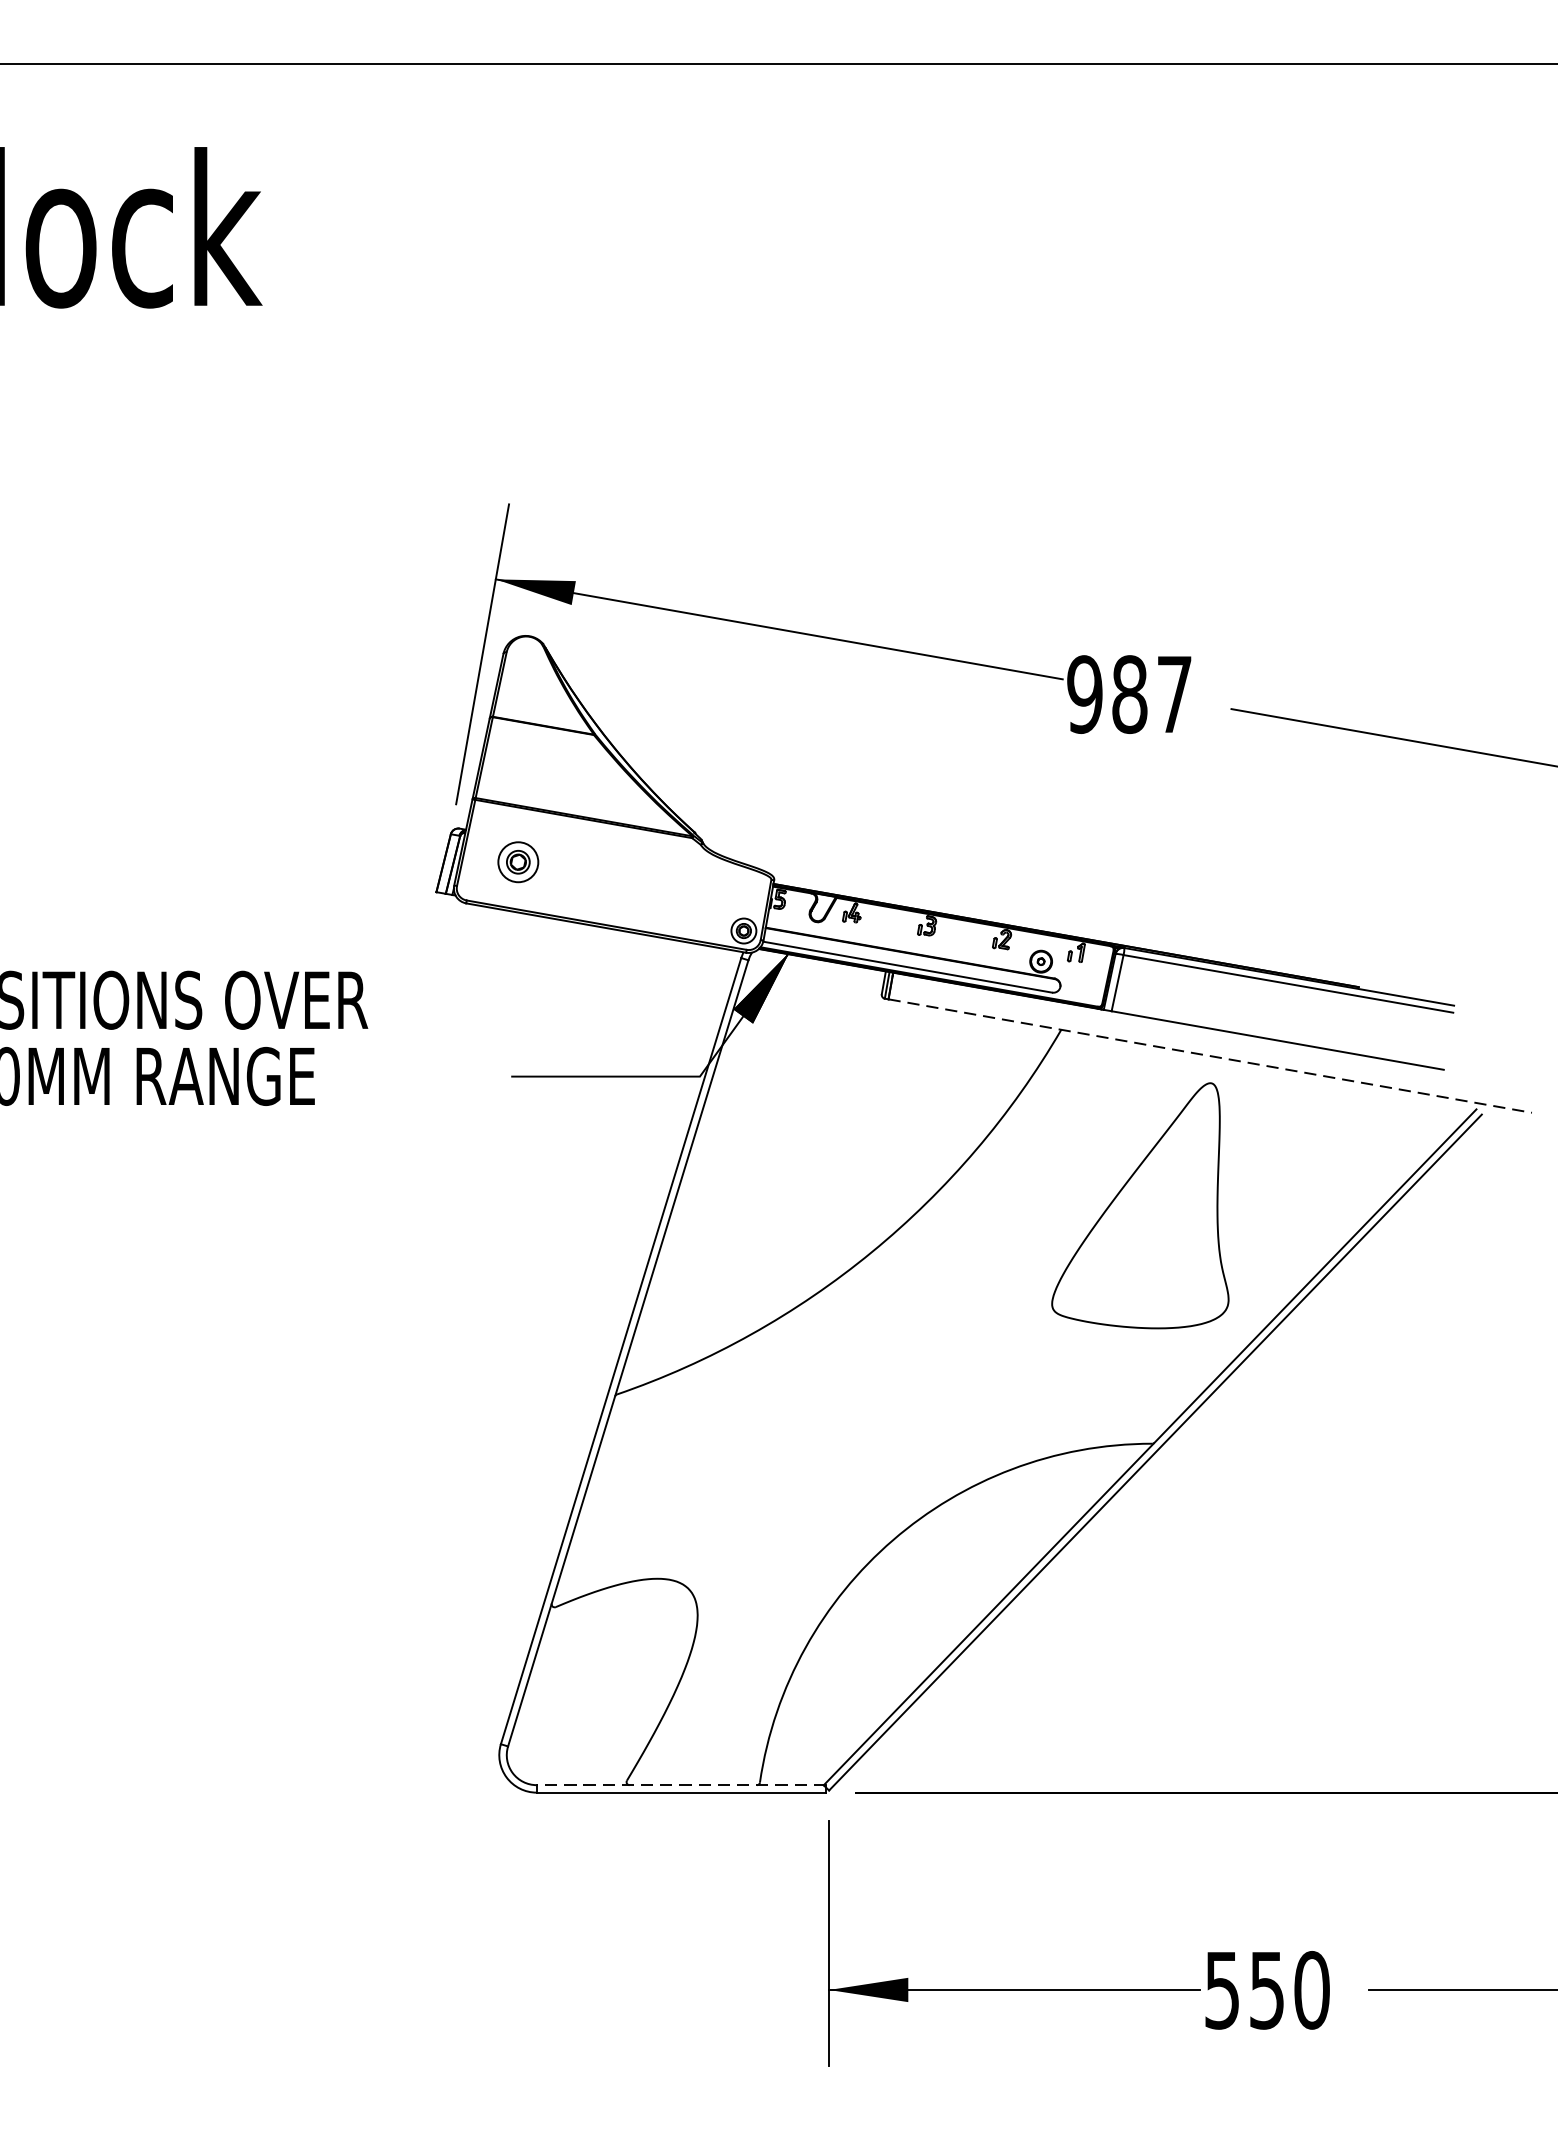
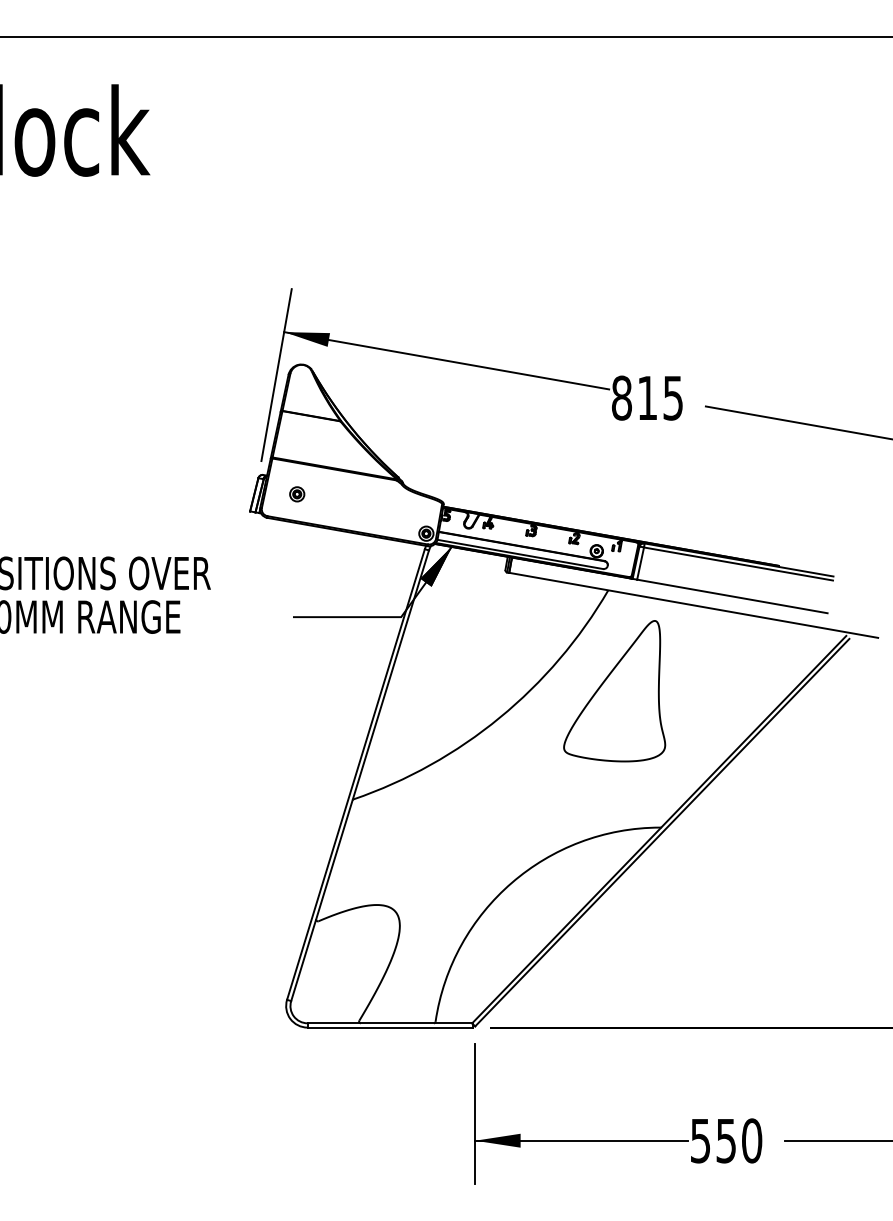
text: (1127, 693) -> (646, 397), 987 -> 815
part: (519, 862) -> (297, 494), size x0.62
line: (1211, 1056) -> (694, 605), dashed -> solid
part: (1140, 1206) -> (614, 691), moved
line: (681, 1785) -> (390, 1023), dashed -> solid

